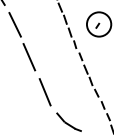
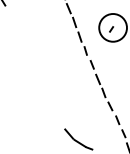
line: (14, 24) -> (16, 27), removed
line: (29, 57) -> (33, 65), removed
line: (44, 92) -> (50, 105), removed

